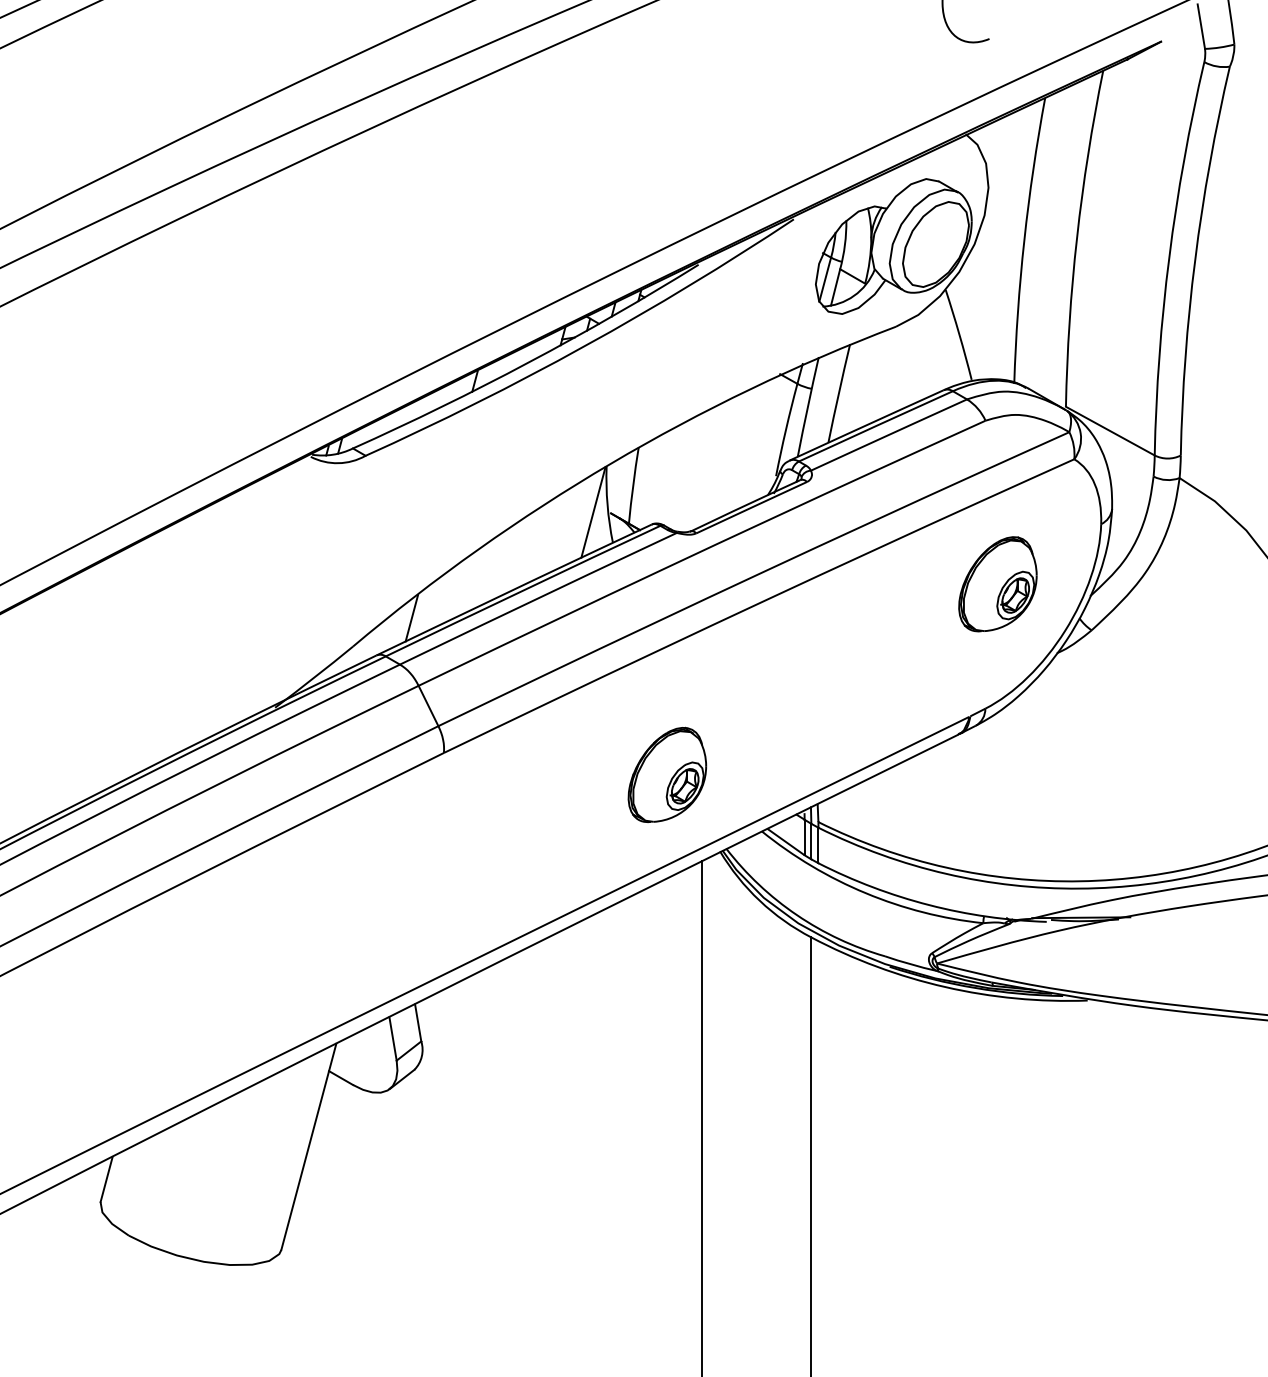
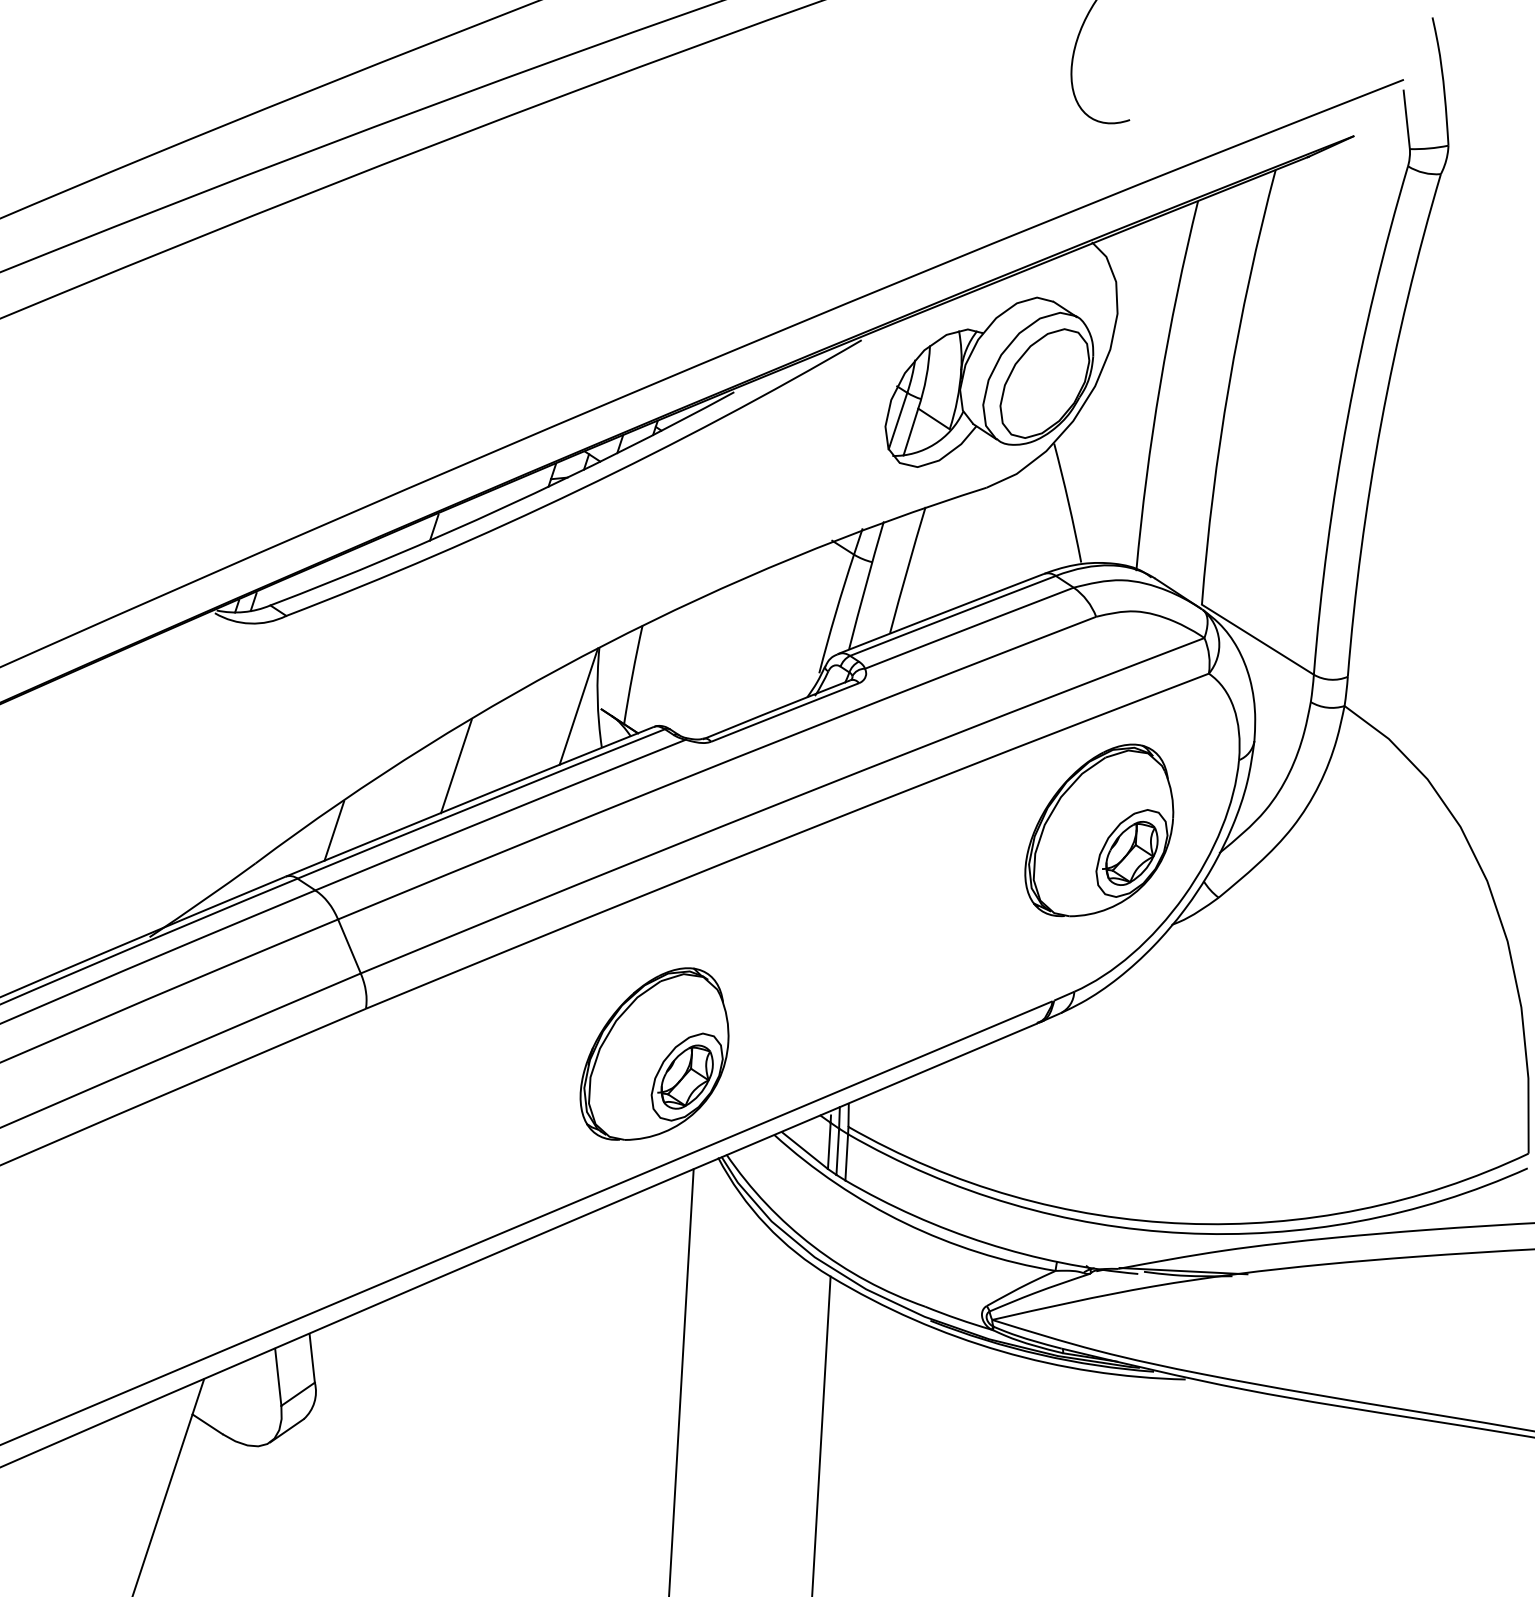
line: (502, 563) -> (456, 766), added
part: (997, 584) -> (1099, 830), size x1.43
part: (667, 774) -> (655, 1053), size x1.43

